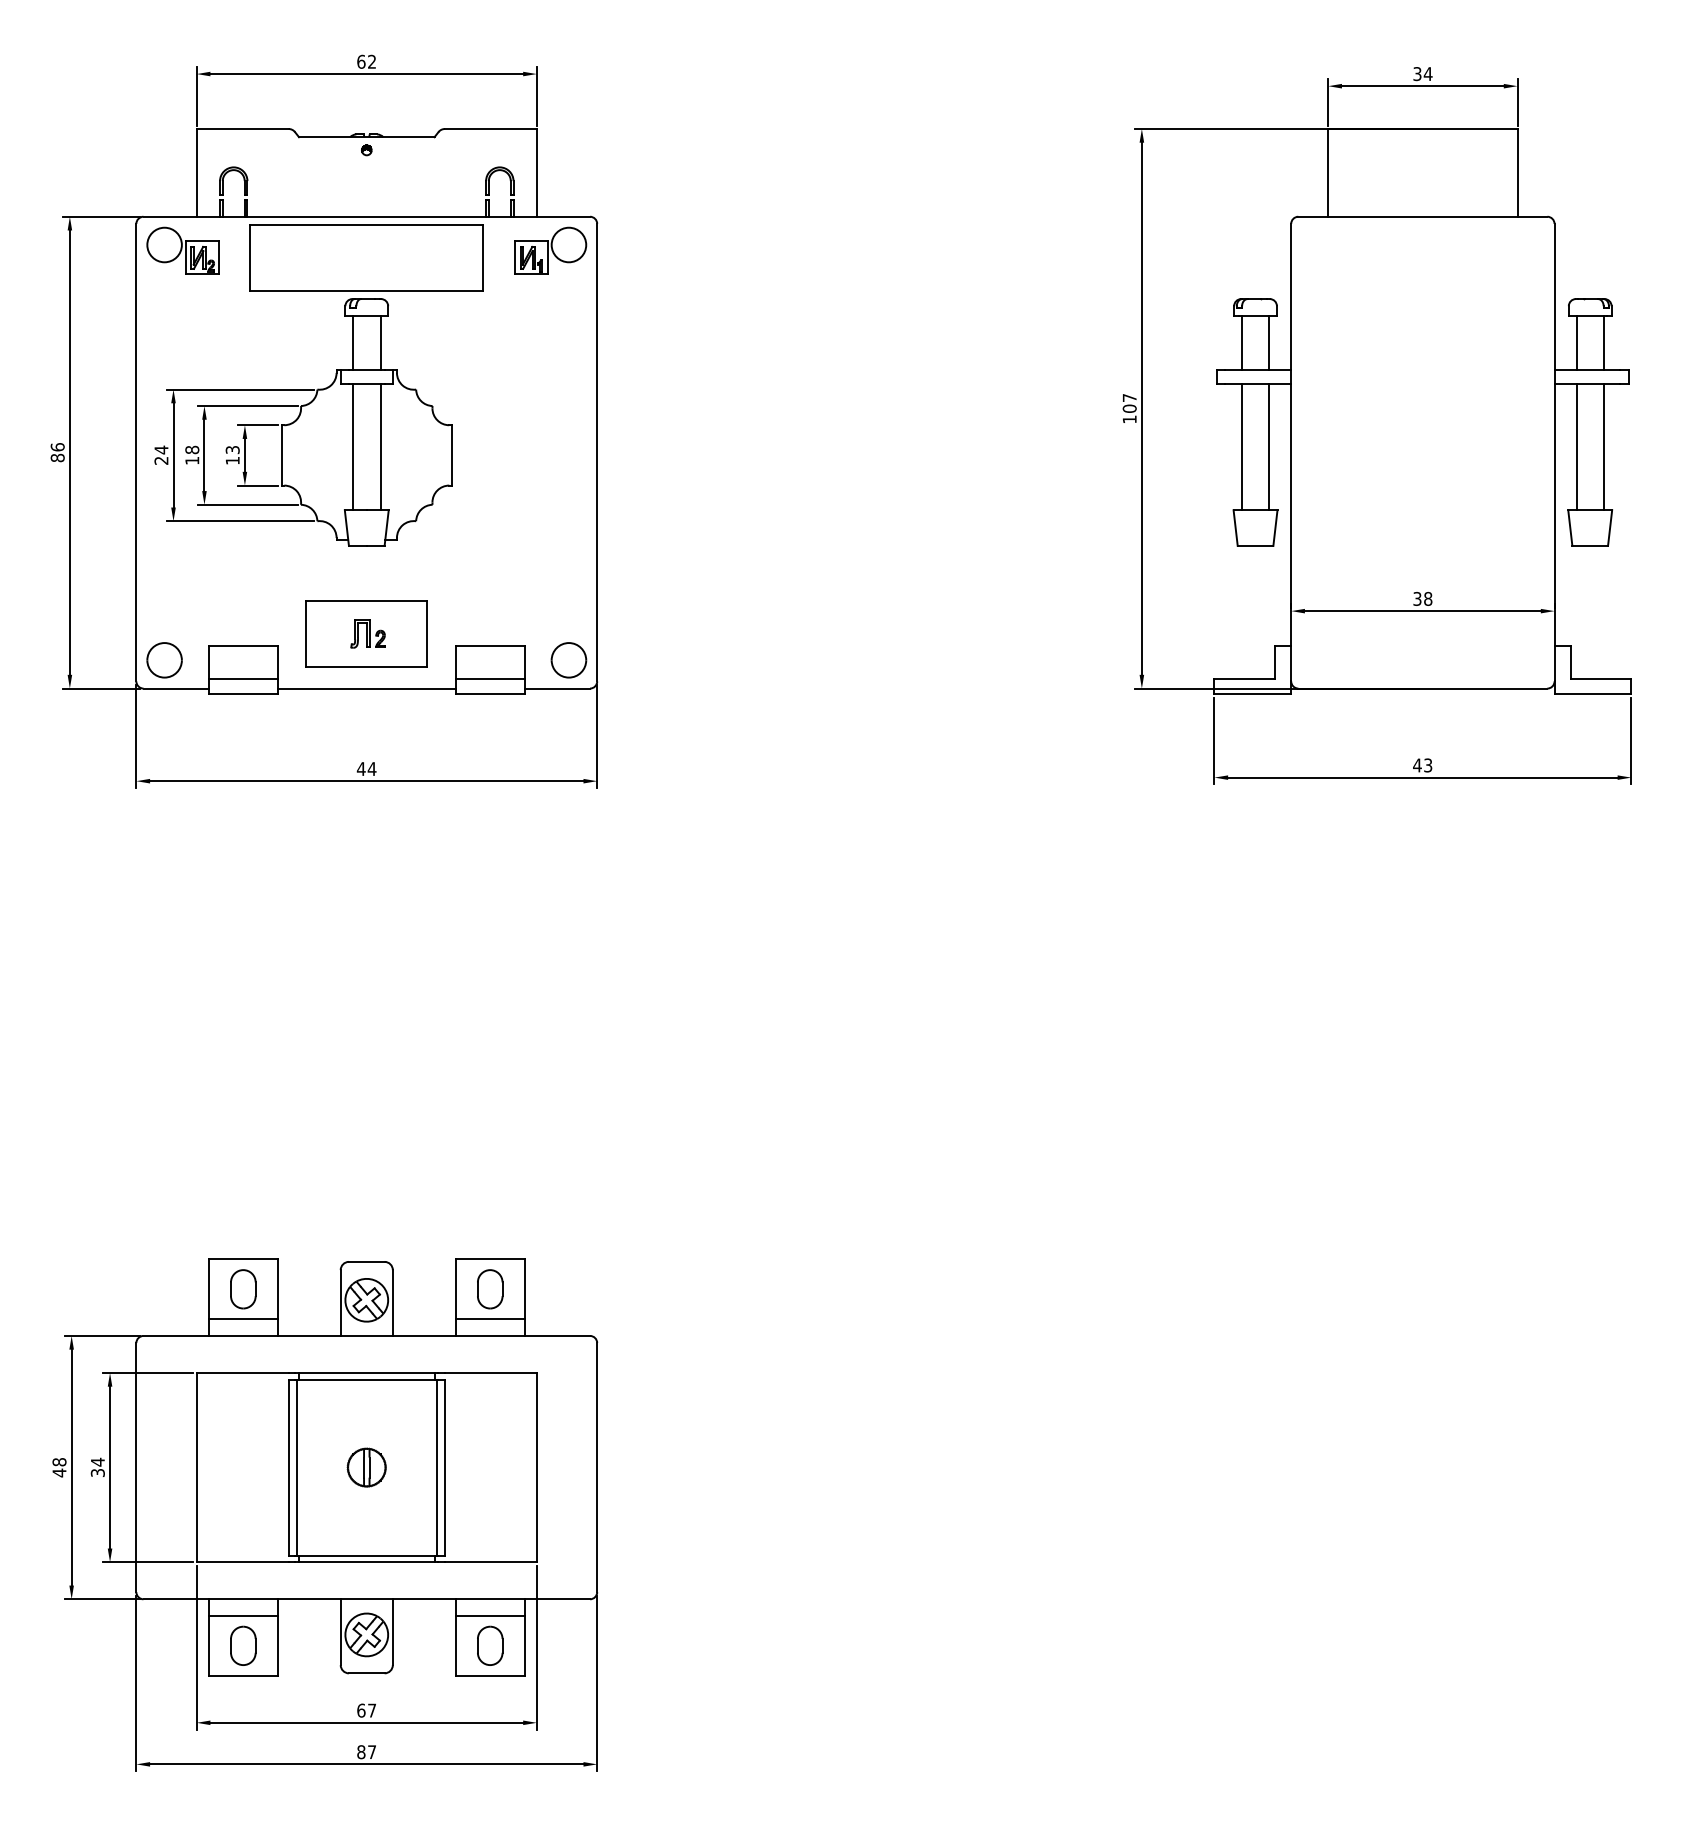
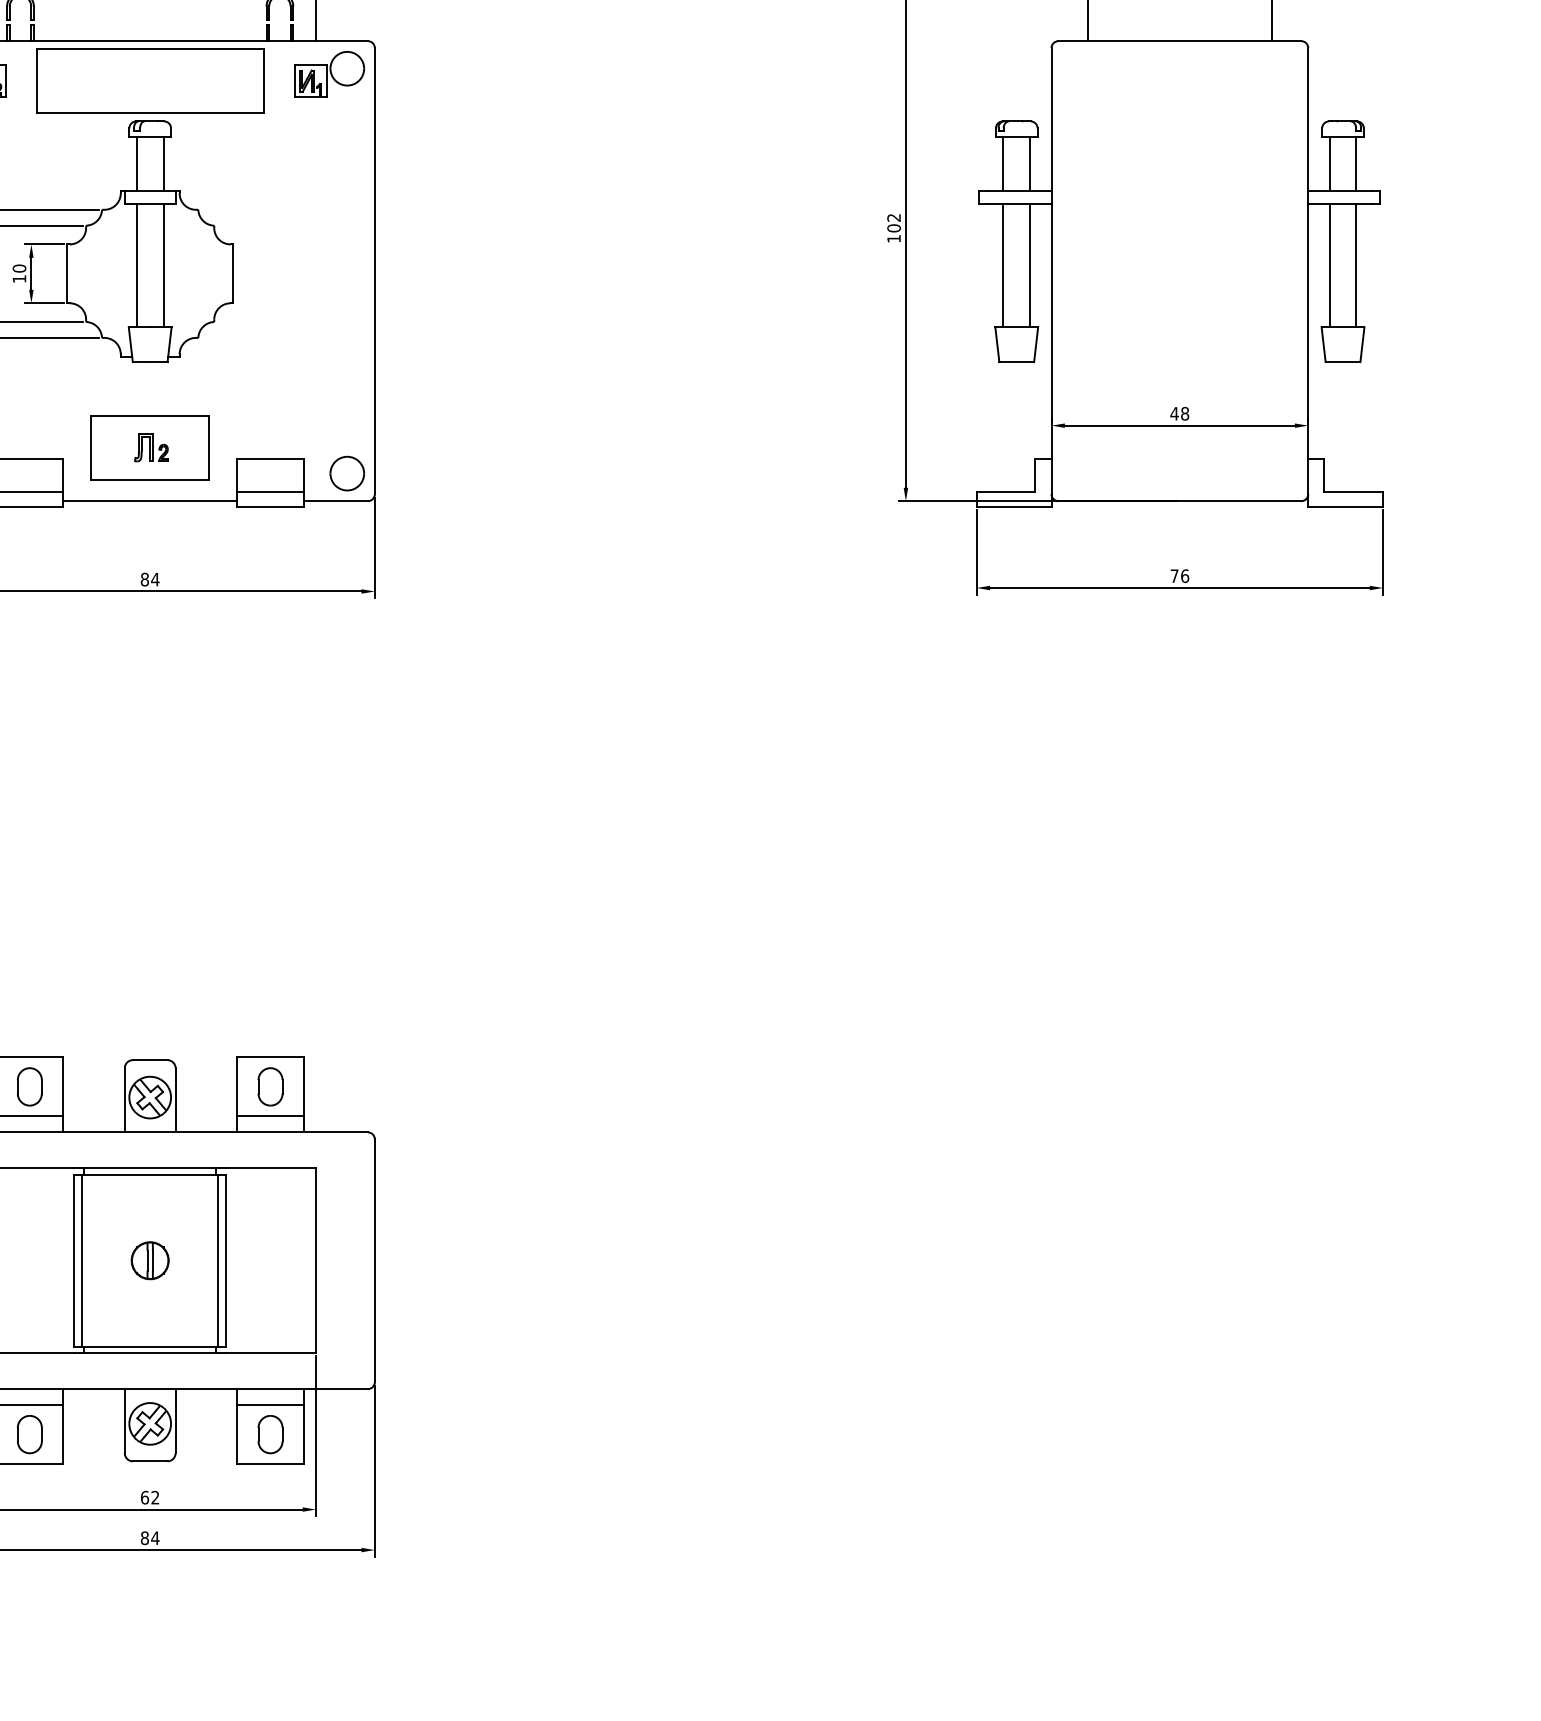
text: (1129, 398) -> (893, 218), 107 -> 102
text: (232, 449) -> (19, 268), 13 -> 10
text: (1417, 598) -> (1174, 413), 38 -> 48
text: (1422, 765) -> (1179, 576), 43 -> 76
text: (360, 769) -> (144, 580), 44 -> 84
text: (371, 1710) -> (154, 1497), 67 -> 62
text: (371, 1751) -> (154, 1537), 87 -> 84

